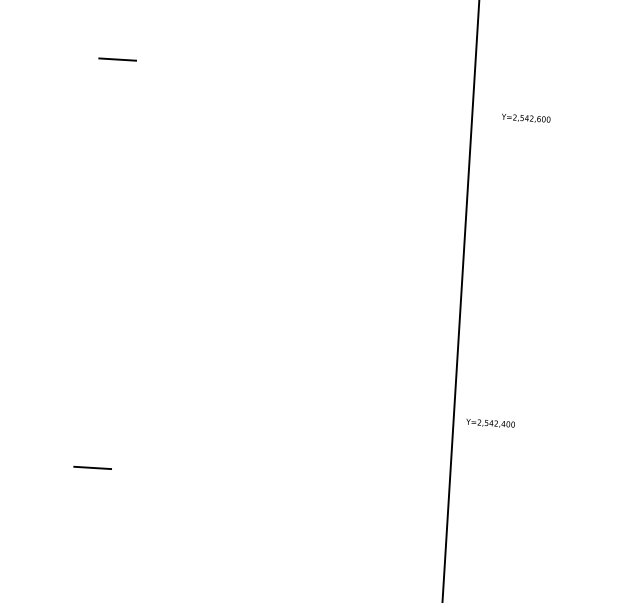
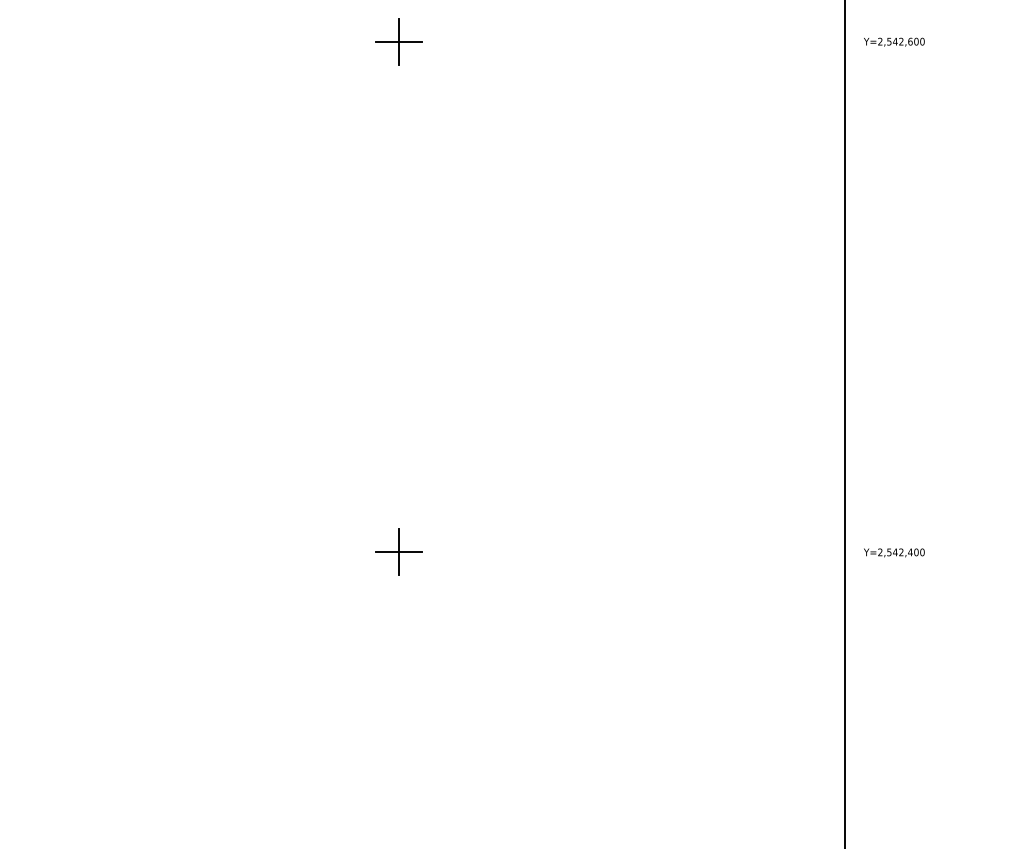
line: (117, 59) -> (398, 41), added
text: (526, 118) -> (894, 41), moved
text: (490, 423) -> (894, 552), moved
line: (92, 467) -> (398, 552), added

